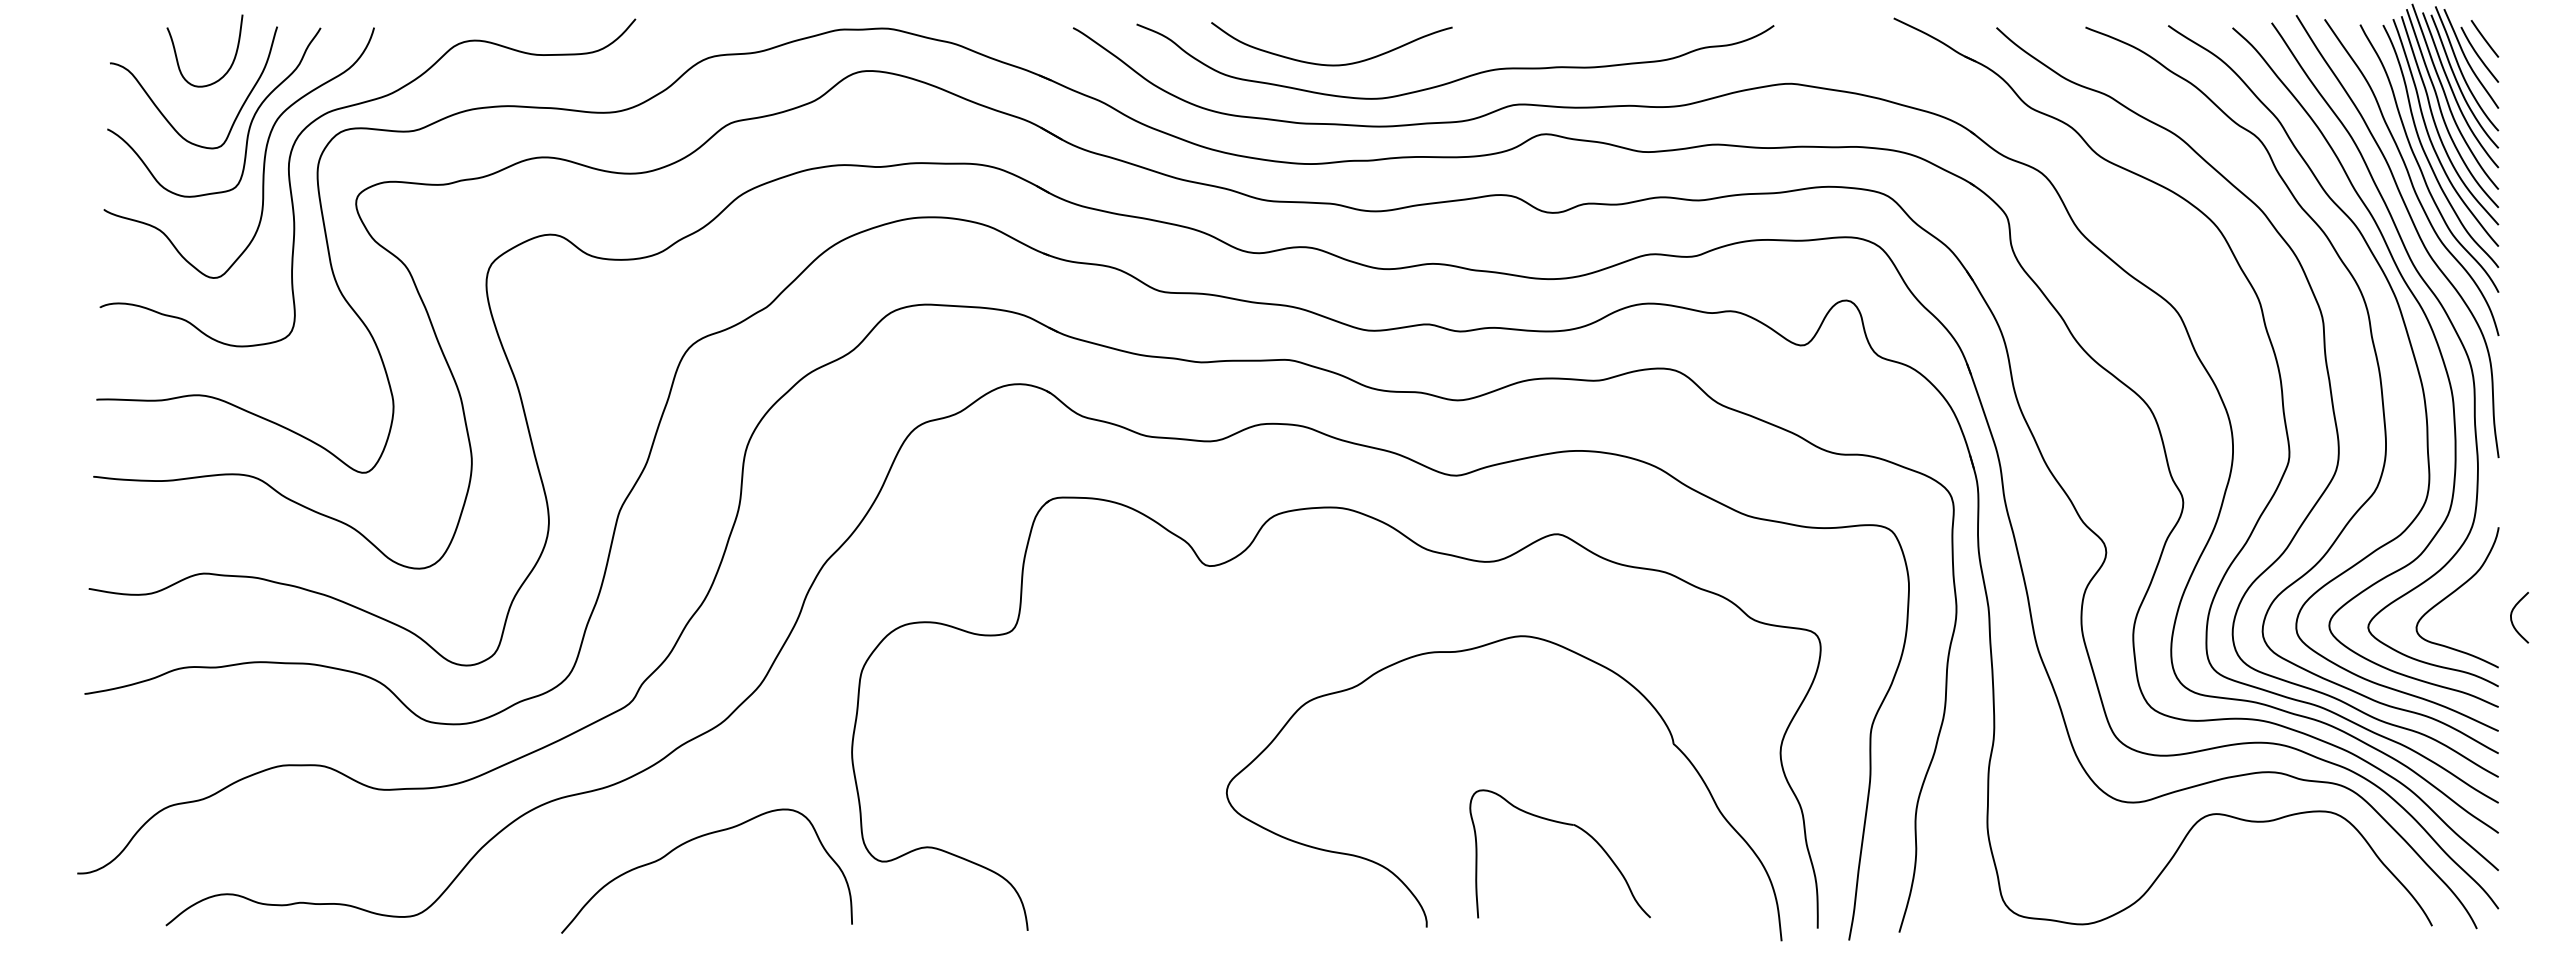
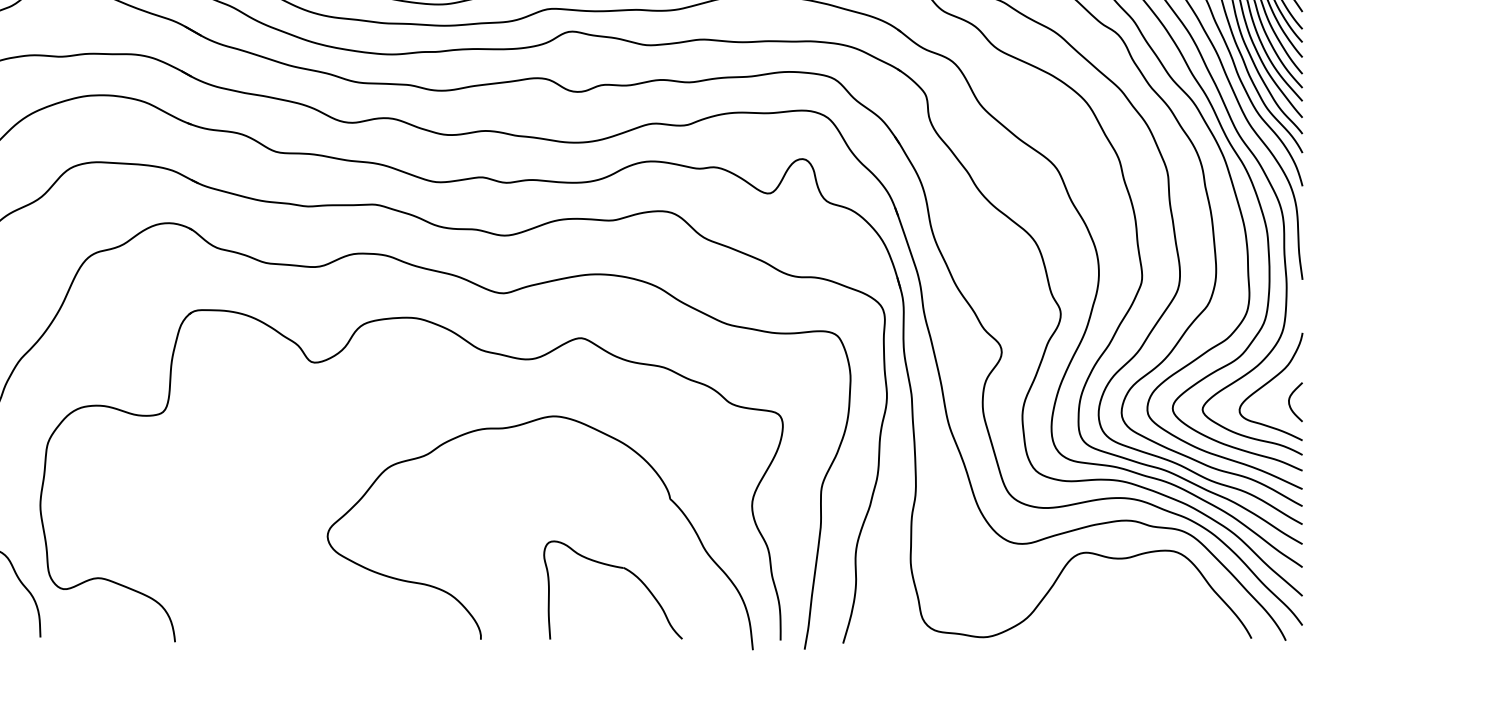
curve: (2512, 619) -> (1290, 403), moved
part: (1563, 824) -> (615, 567), moved

